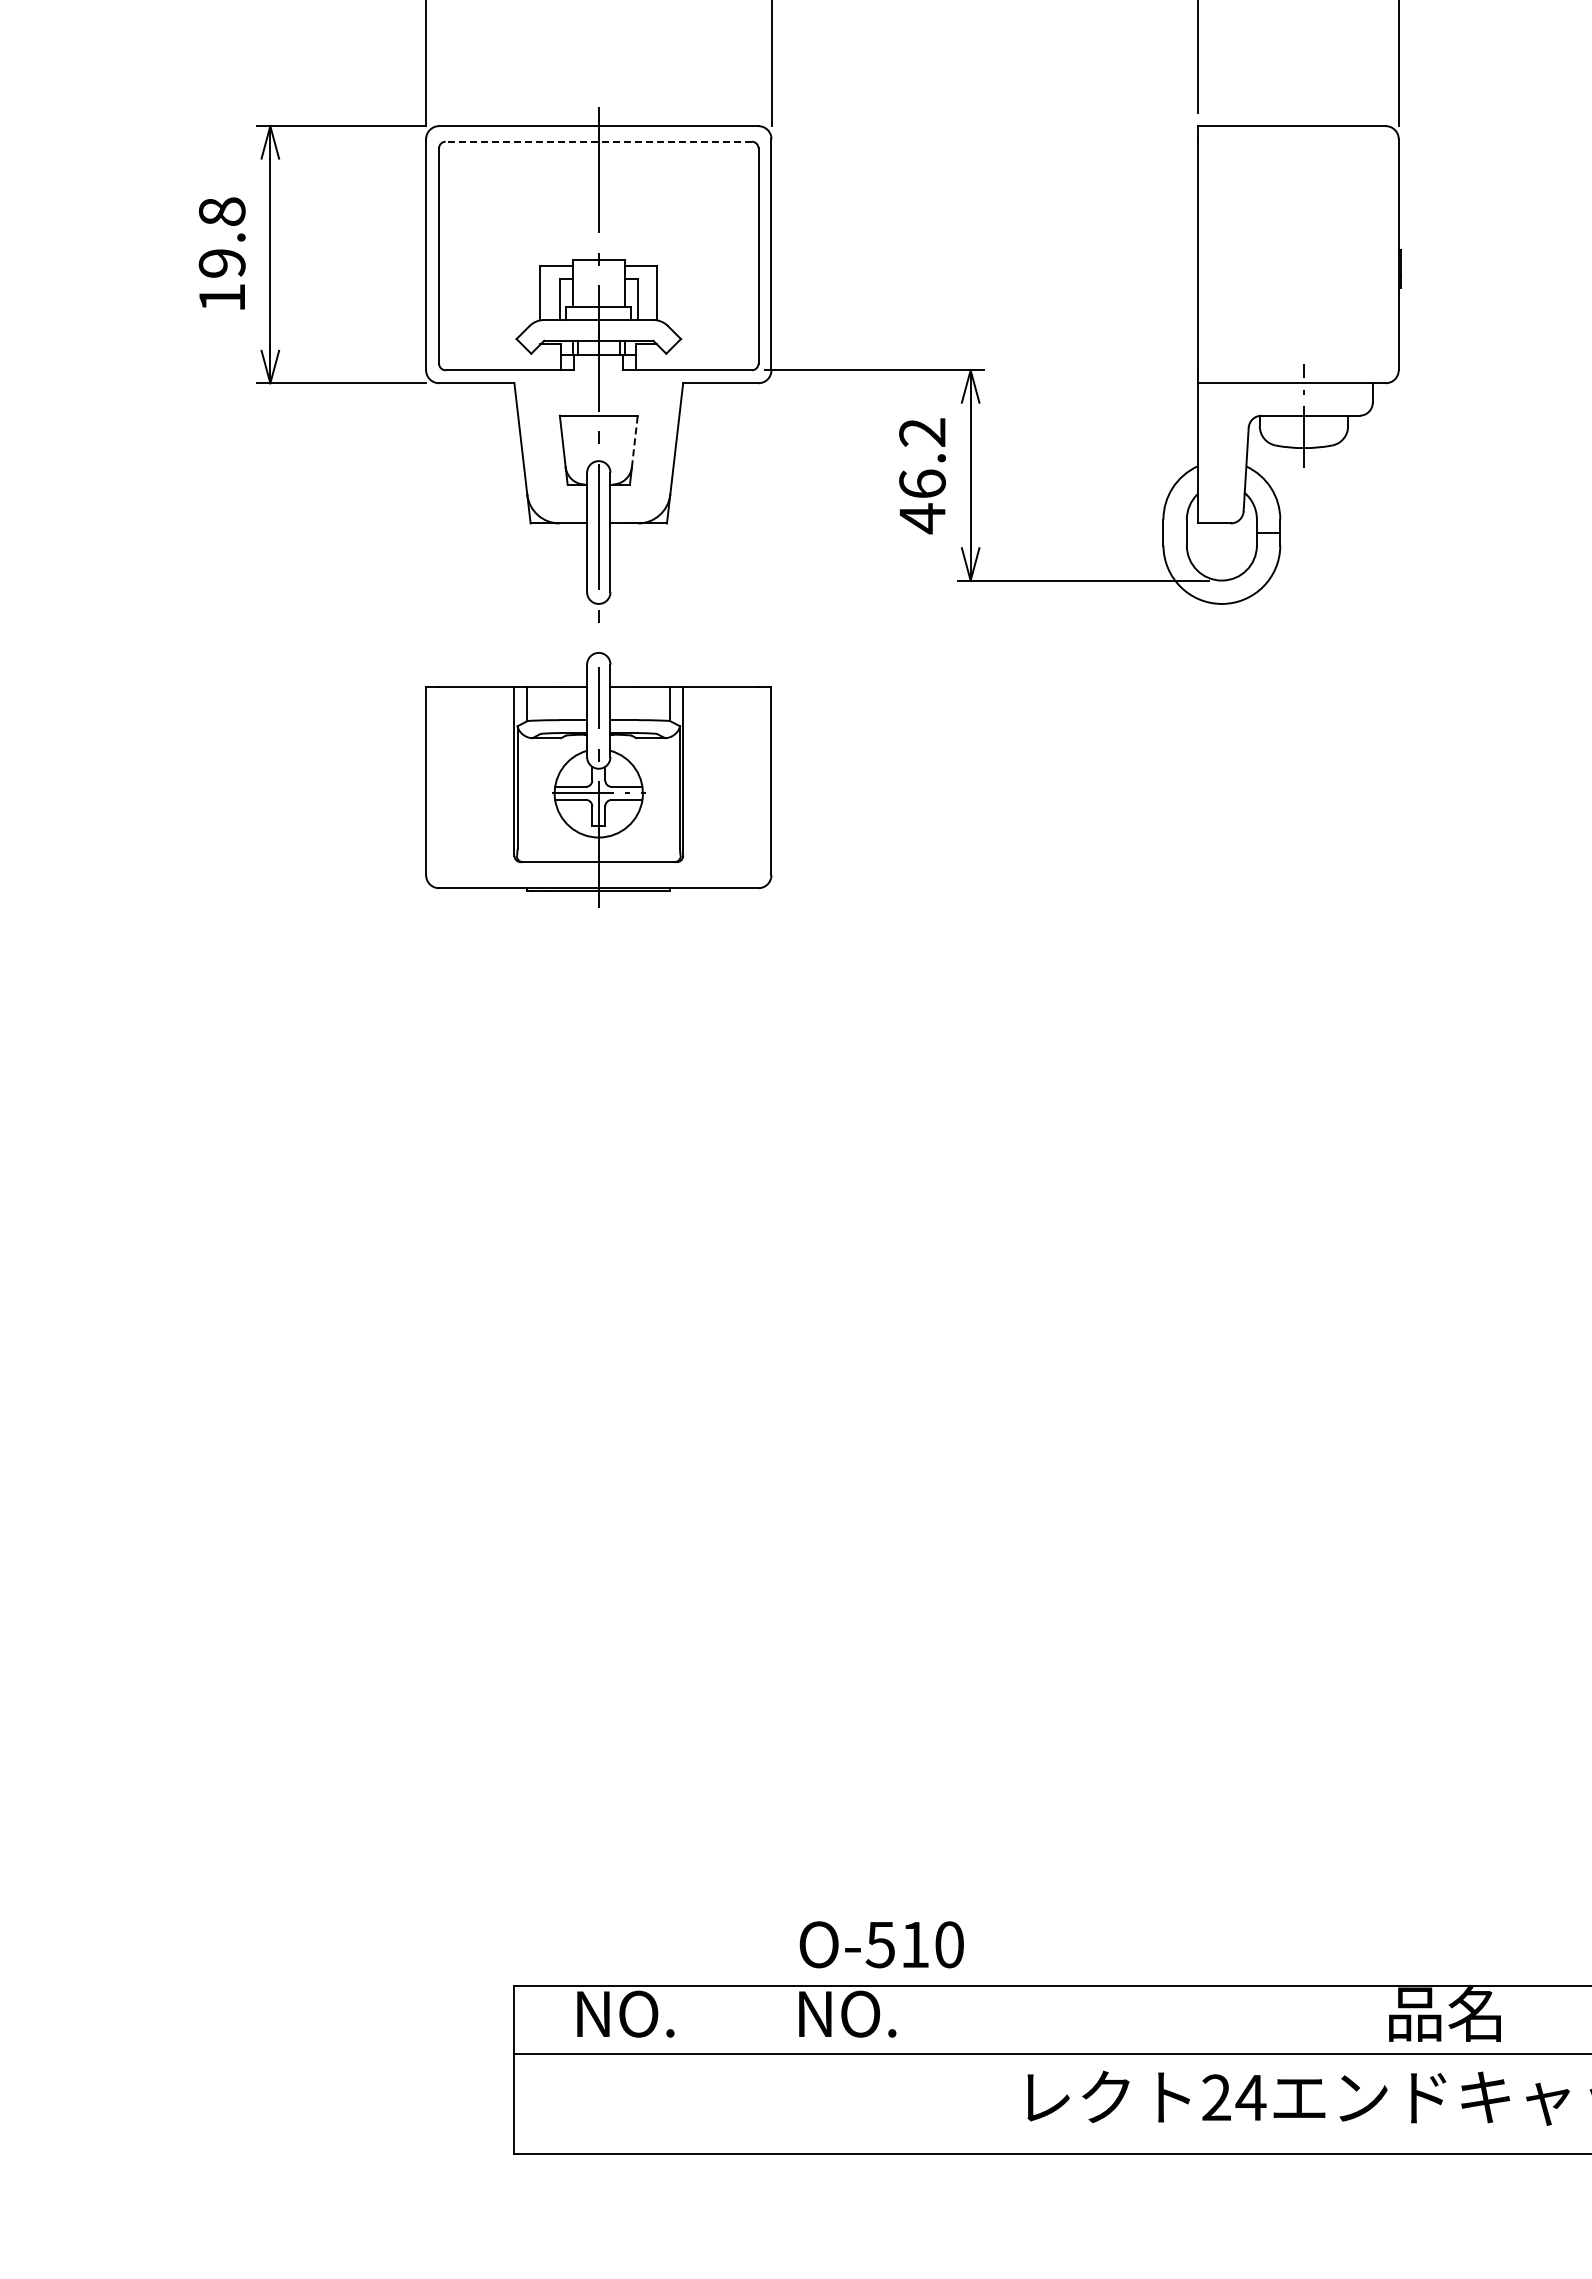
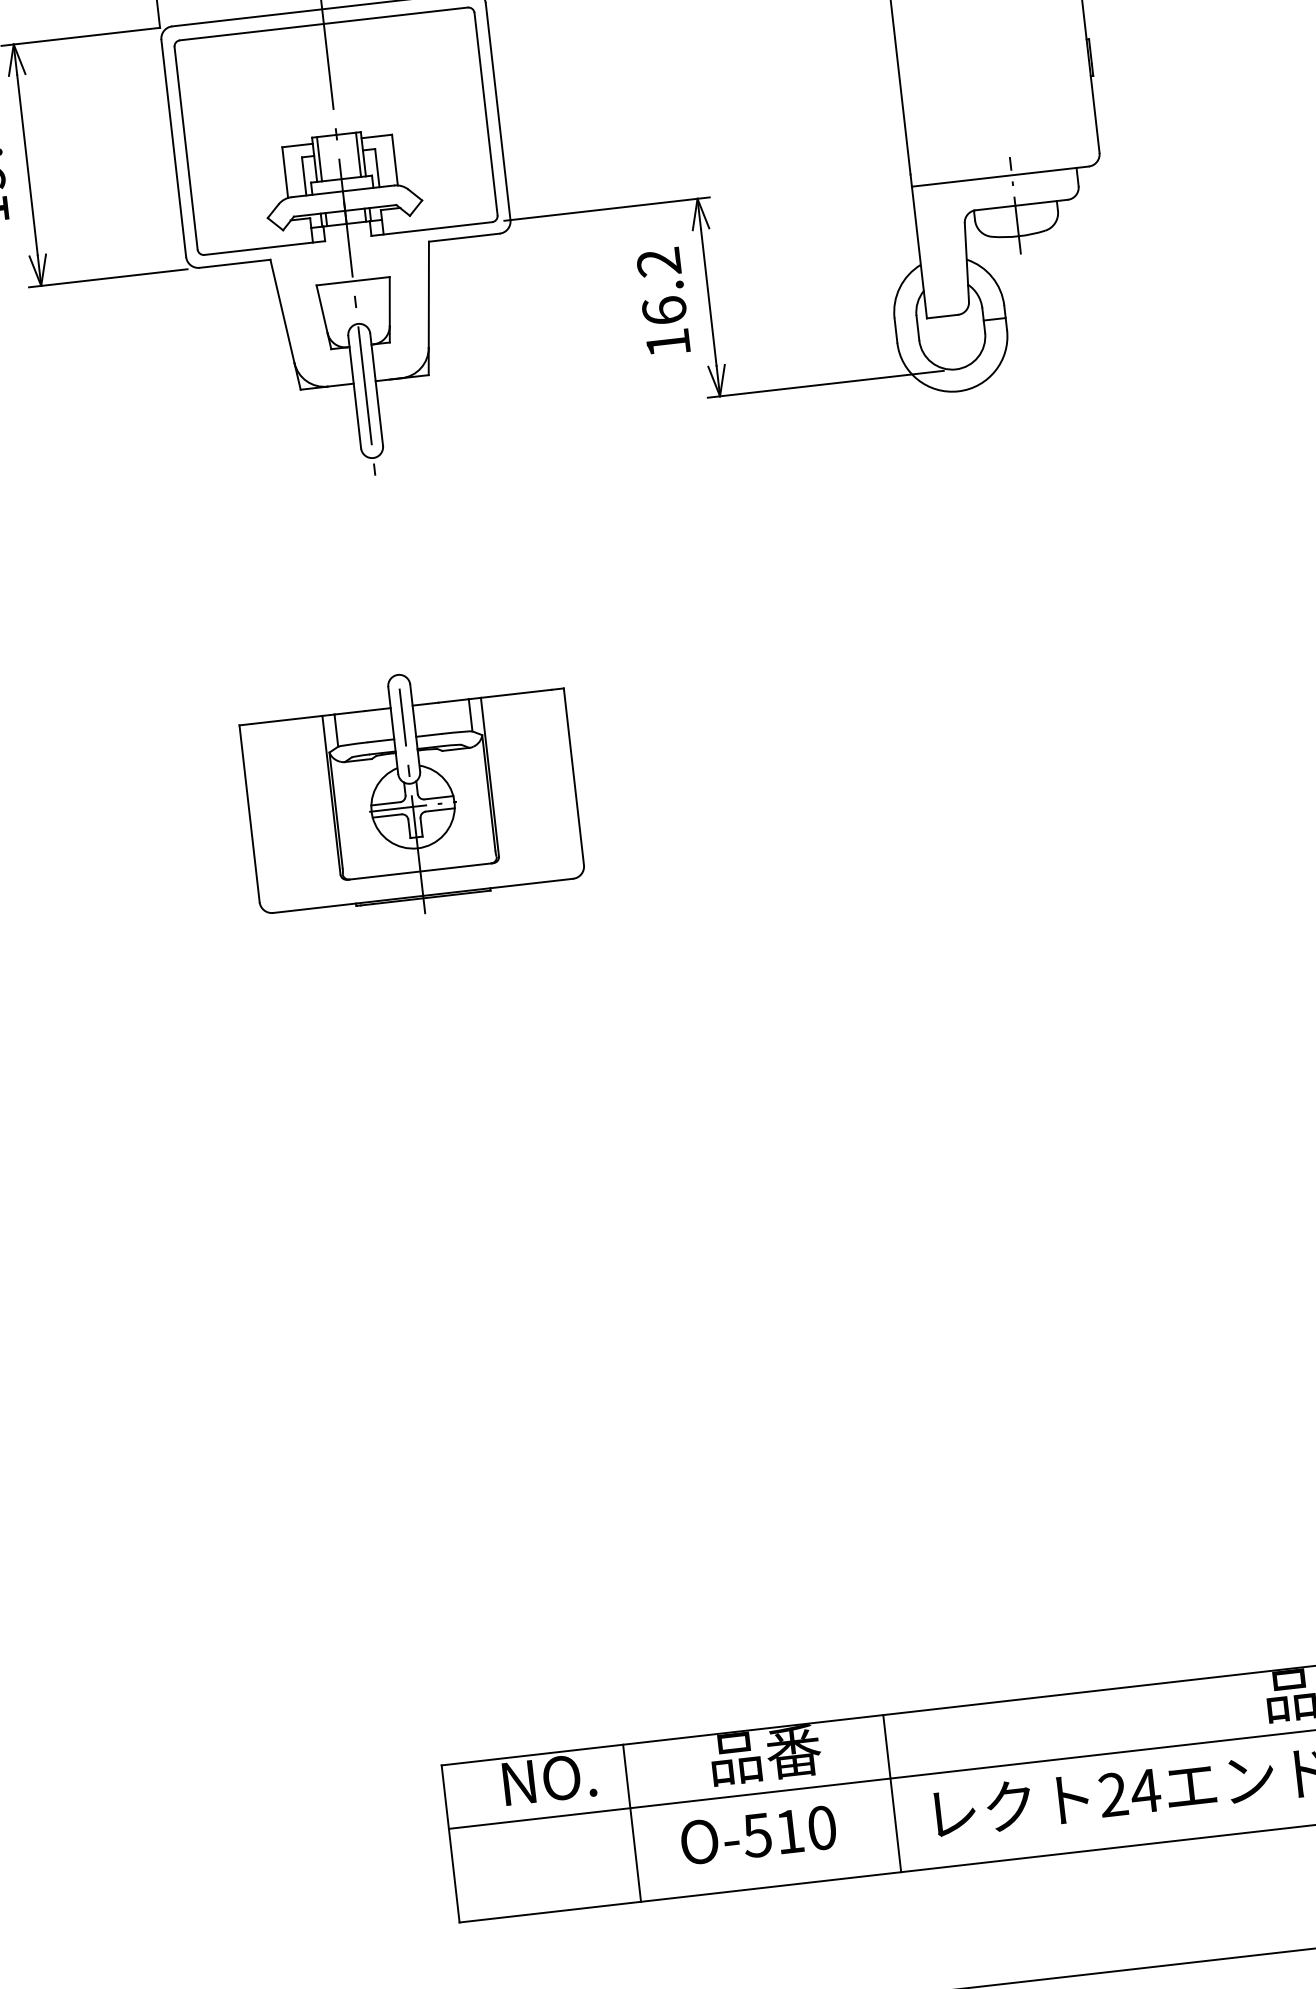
line: (598, 141) -> (323, 23), dashed -> solid
line: (578, 283) -> (319, 159), added
line: (619, 283) -> (358, 154), added
line: (634, 441) -> (389, 301), dashed -> solid
text: (922, 518) -> (668, 343), 46.2 -> 16.2
part: (598, 779) -> (411, 793), moved
text: (881, 1944) -> (758, 1835), moved
text: (856, 2014) -> (766, 1755), NO. -> 品番
line: (707, 2069) -> (632, 1822), added
line: (984, 2069) -> (892, 1793), added

